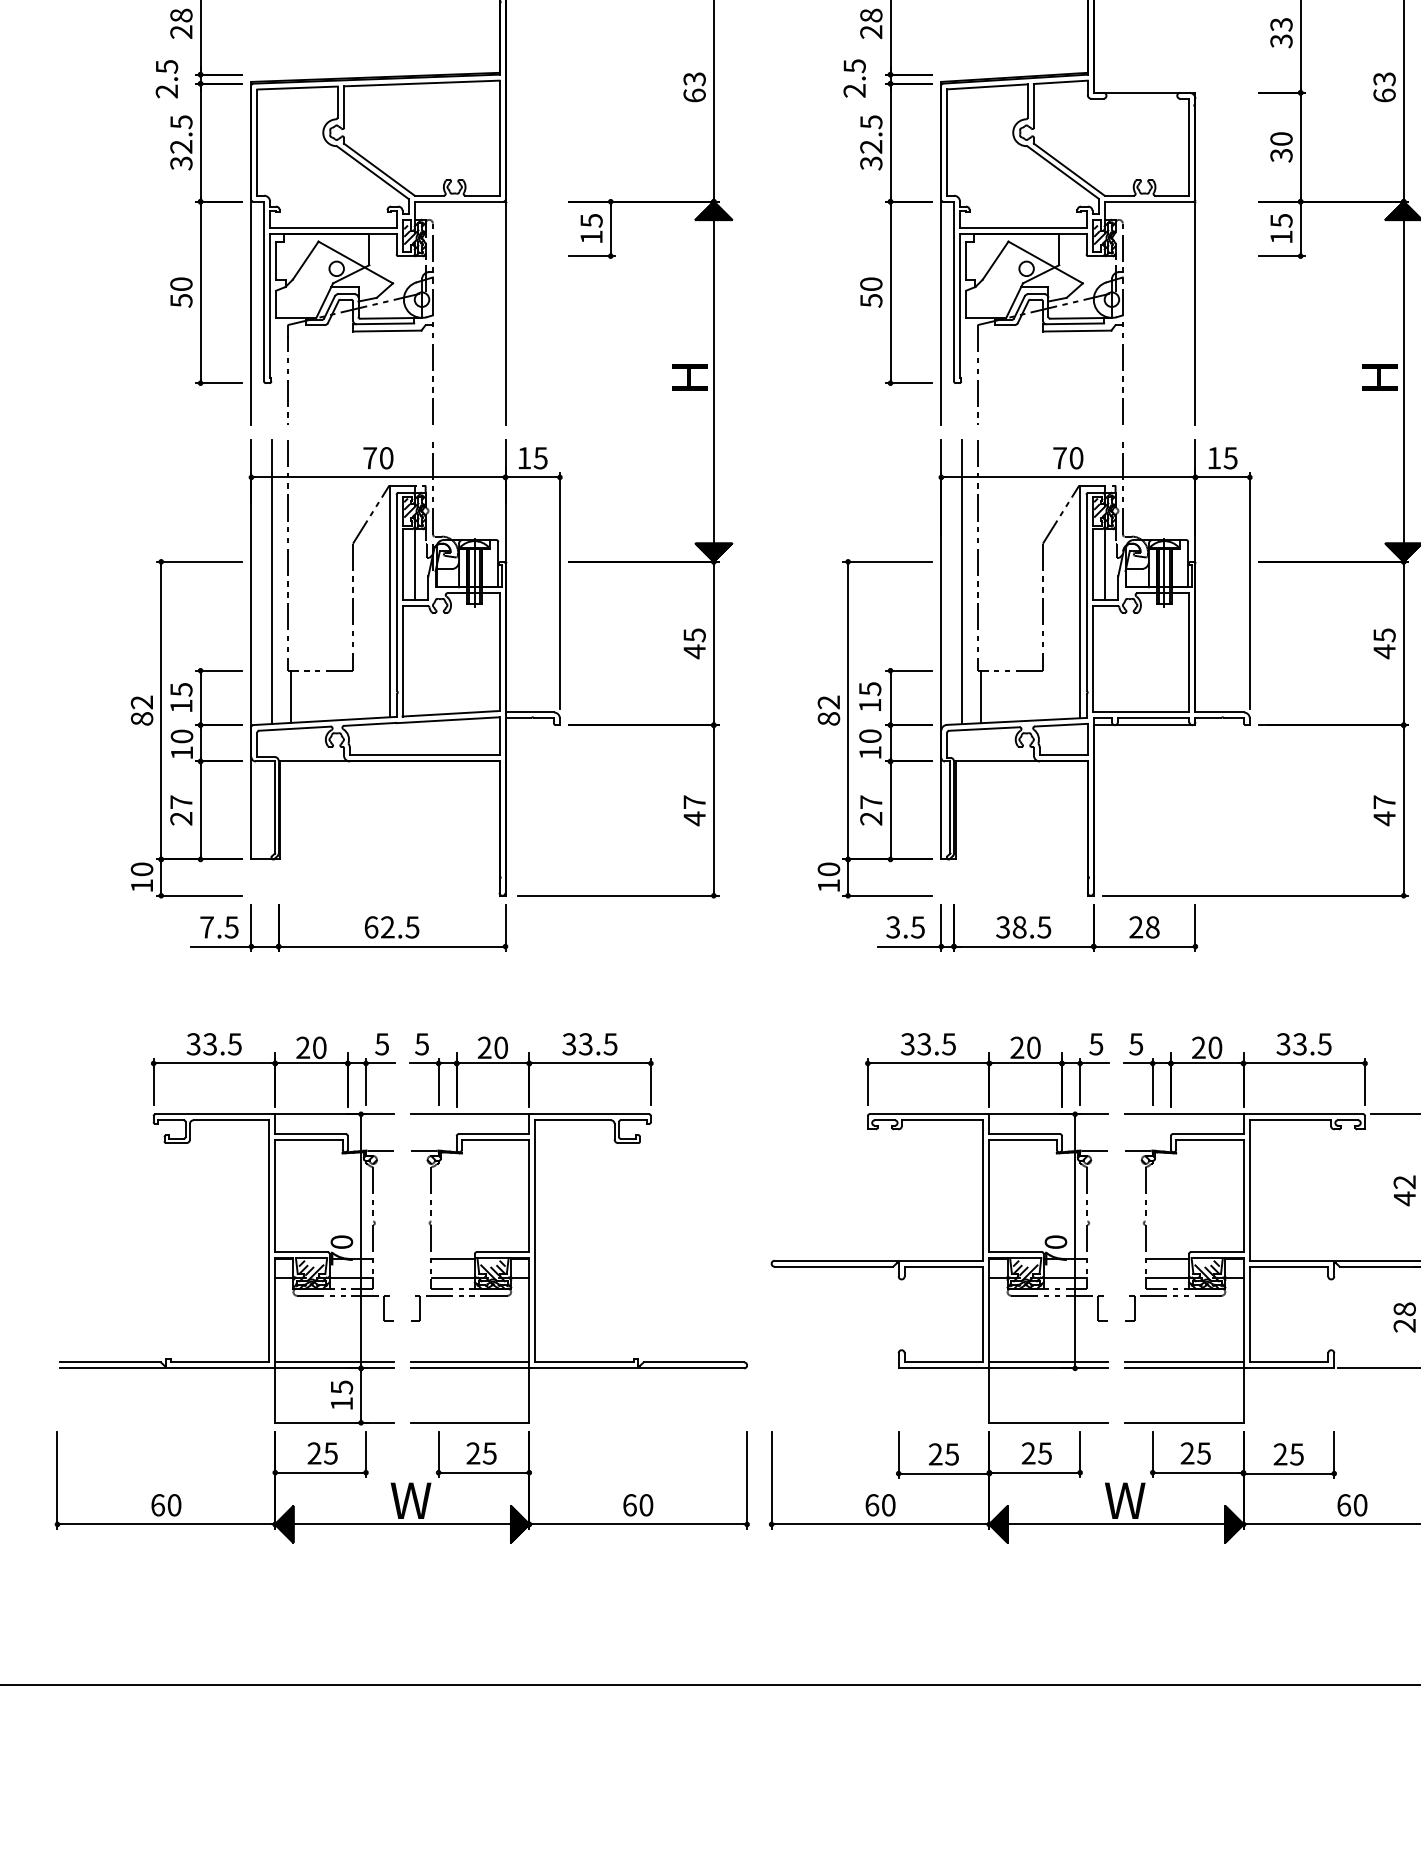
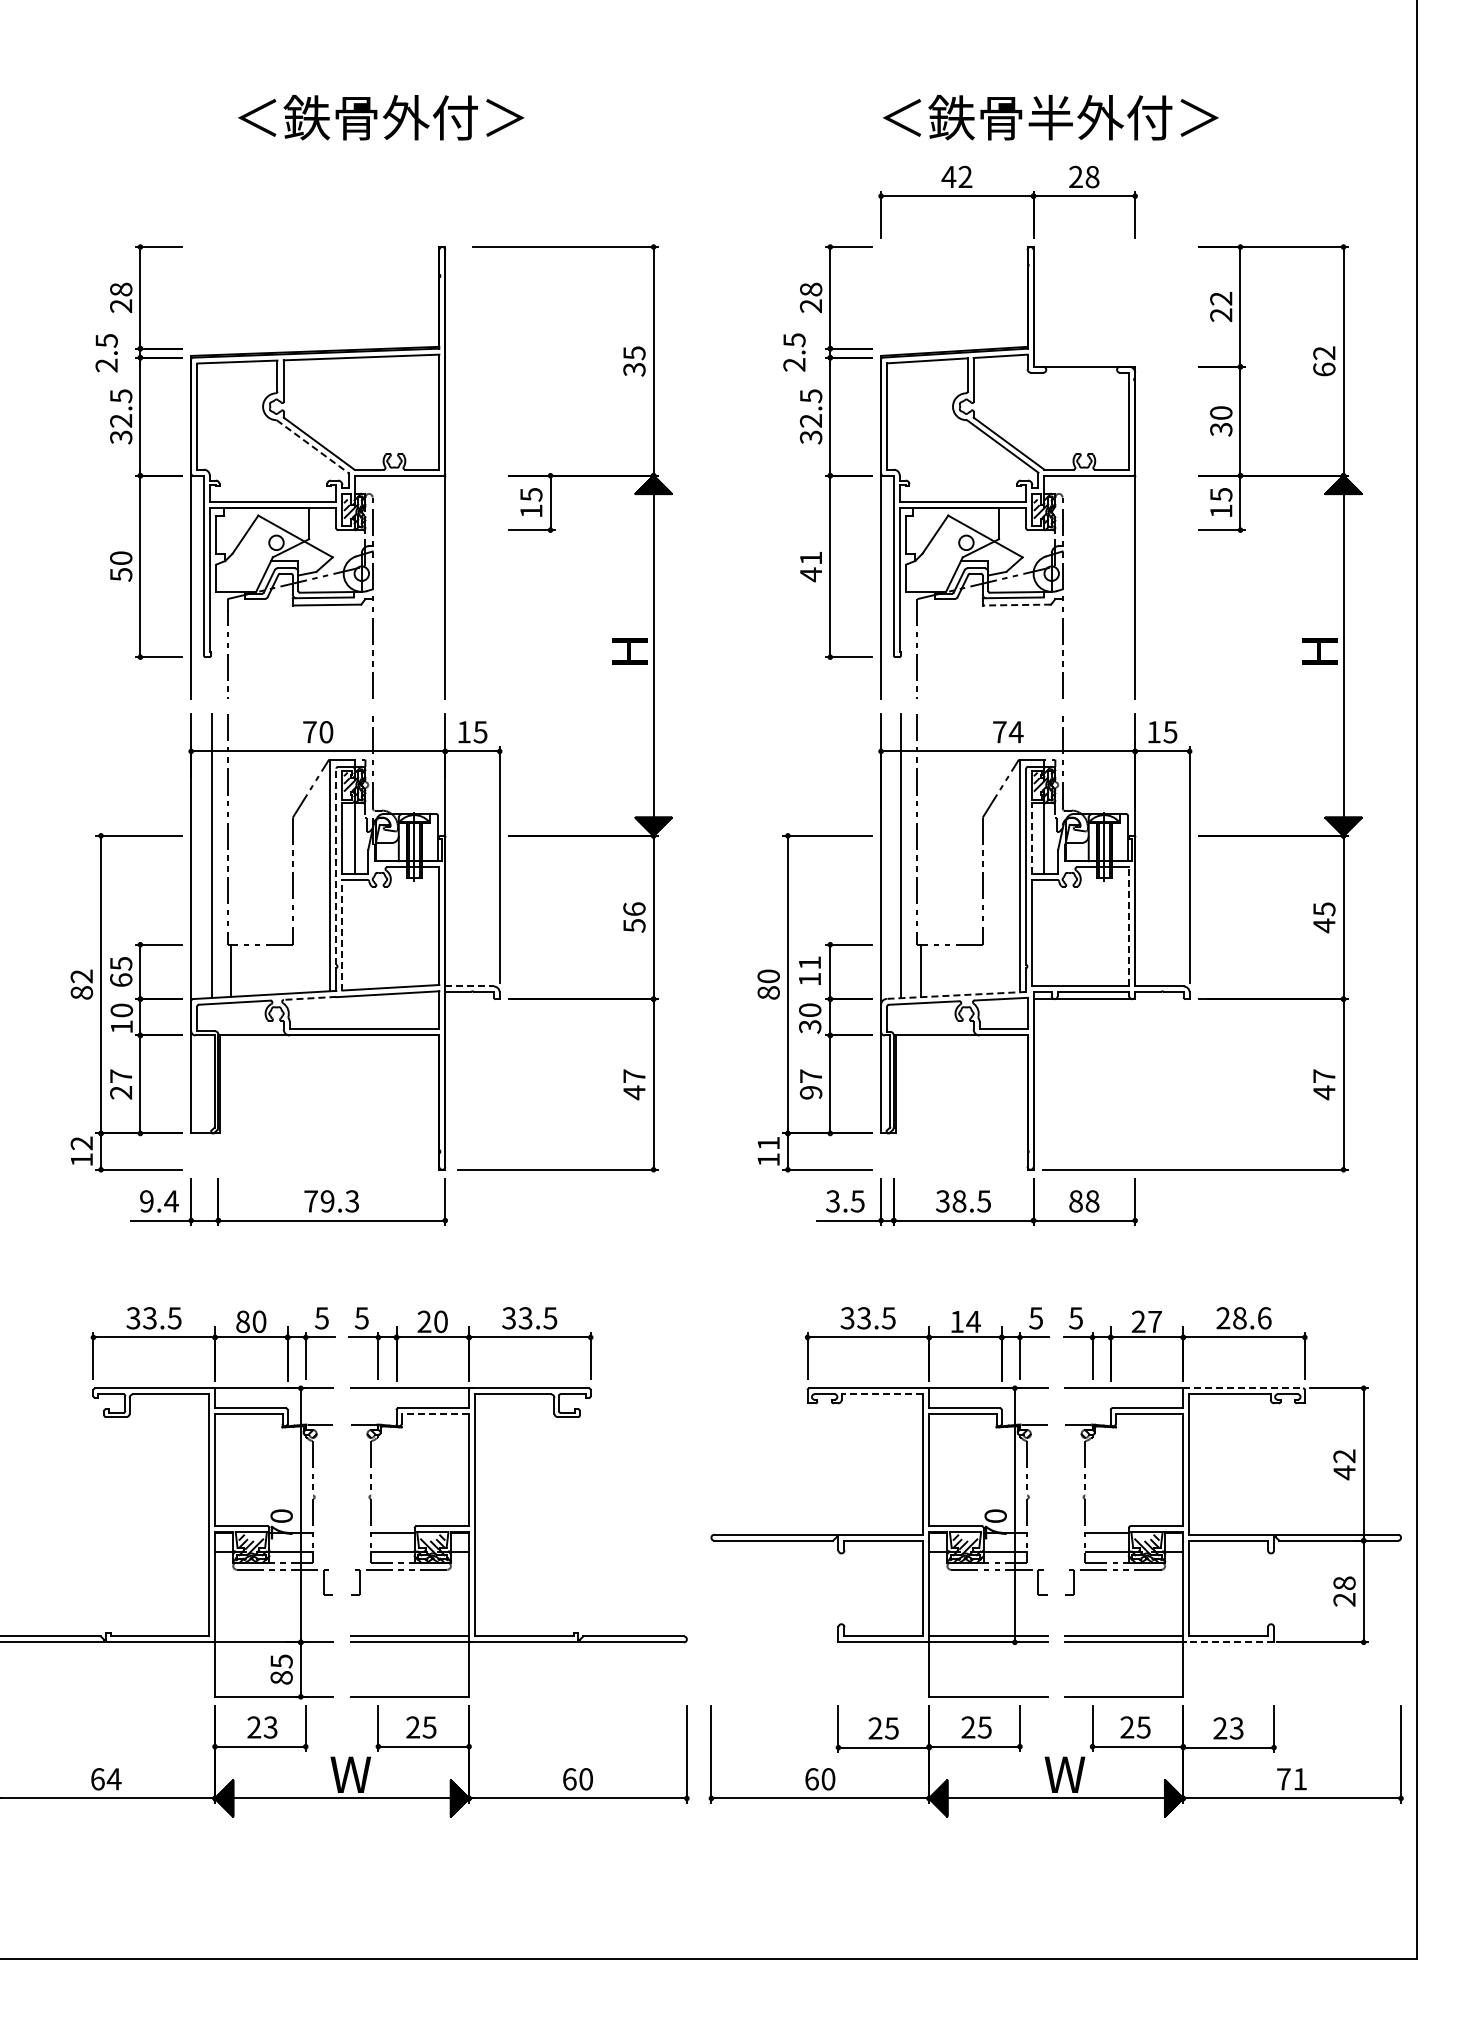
text: (1281, 33) -> (1221, 307), 33 -> 22
text: (1384, 79) -> (1324, 353), 63 -> 62
text: (694, 87) -> (634, 361), 63 -> 35
line: (372, 172) -> (312, 446), solid -> dashed
text: (870, 292) -> (810, 566), 50 -> 41
line: (1076, 331) -> (1016, 605), solid -> dashed
text: (1075, 458) -> (1015, 732), 70 -> 74
line: (1092, 564) -> (1032, 838), solid -> dashed
line: (396, 592) -> (336, 866), solid -> dashed
text: (694, 643) -> (634, 917), 45 -> 56
line: (1189, 652) -> (1129, 926), solid -> dashed
line: (402, 660) -> (342, 934), solid -> dashed
text: (870, 689) -> (810, 963), 15 -> 11
text: (828, 702) -> (768, 976), 82 -> 80
text: (181, 705) -> (121, 979), 15 -> 65
line: (530, 712) -> (470, 986), solid -> dashed
line: (1016, 721) -> (956, 995), solid -> dashed
line: (369, 724) -> (309, 998), solid -> dashed
text: (870, 752) -> (810, 1026), 10 -> 30
text: (871, 818) -> (811, 1092), 27 -> 97
text: (141, 869) -> (81, 1143), 10 -> 12
text: (828, 869) -> (768, 1143), 10 -> 11
text: (219, 927) -> (159, 1201), 7.5 -> 9.4
text: (391, 927) -> (331, 1201), 62.5 -> 79.3
text: (1135, 927) -> (1075, 1201), 28 -> 88
text: (1303, 1044) -> (1243, 1318), 33.5 -> 28.6
text: (302, 1047) -> (242, 1321), 20 -> 80
text: (1025, 1047) -> (965, 1321), 20 -> 14
text: (1215, 1047) -> (1155, 1321), 20 -> 27
line: (1303, 1114) -> (1243, 1388), solid -> dashed
line: (942, 1120) -> (882, 1394), solid -> dashed
line: (495, 1140) -> (435, 1414), solid -> dashed
line: (334, 1361) -> (274, 1635), removed
line: (1288, 1368) -> (1228, 1642), solid -> dashed
text: (341, 1403) -> (281, 1677), 15 -> 85
text: (330, 1453) -> (270, 1727), 25 -> 23
text: (1296, 1454) -> (1236, 1728), 25 -> 23
text: (173, 1505) -> (113, 1779), 60 -> 64
text: (1352, 1505) -> (1292, 1779), 60 -> 71

